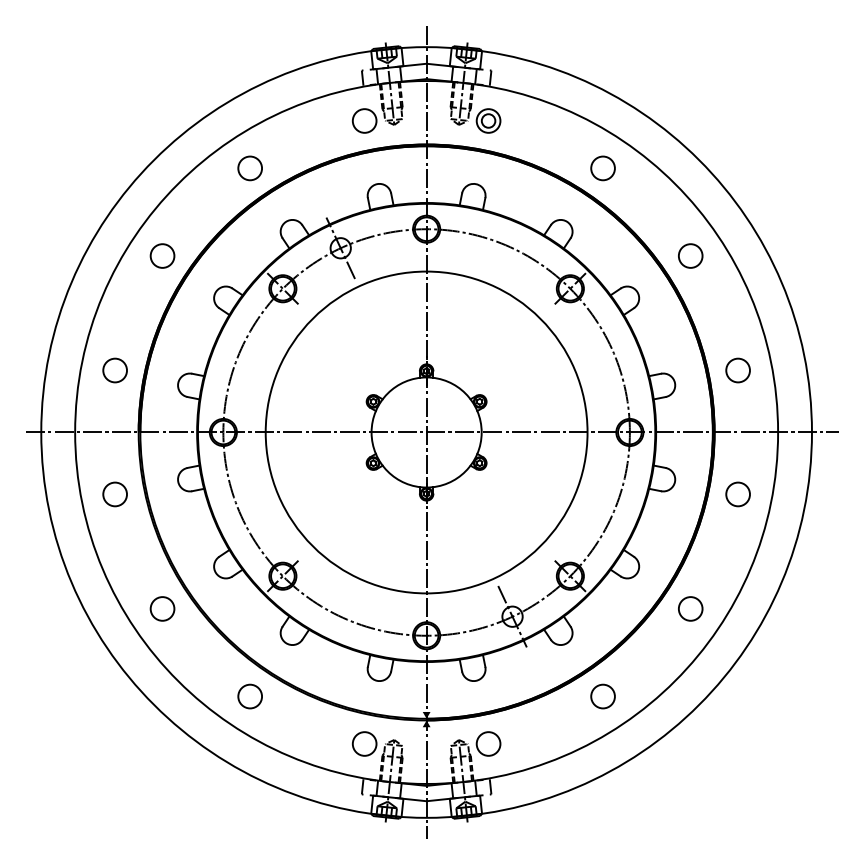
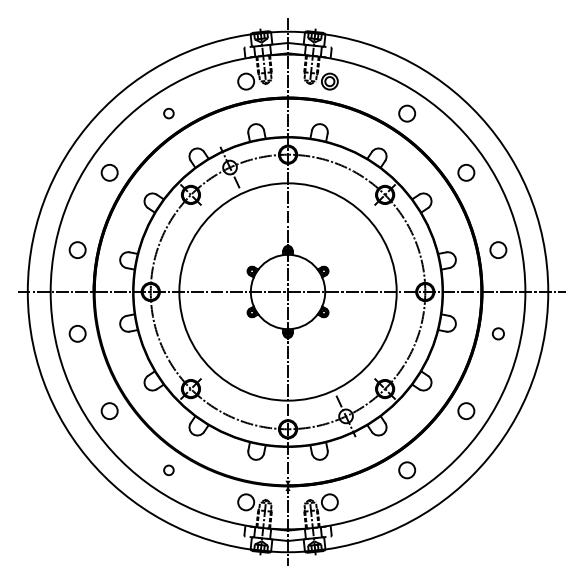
circle: (249, 168) -> (168, 113), size x0.6
circle: (738, 493) -> (498, 333), size x0.7
circle: (249, 696) -> (168, 470), size x0.6

